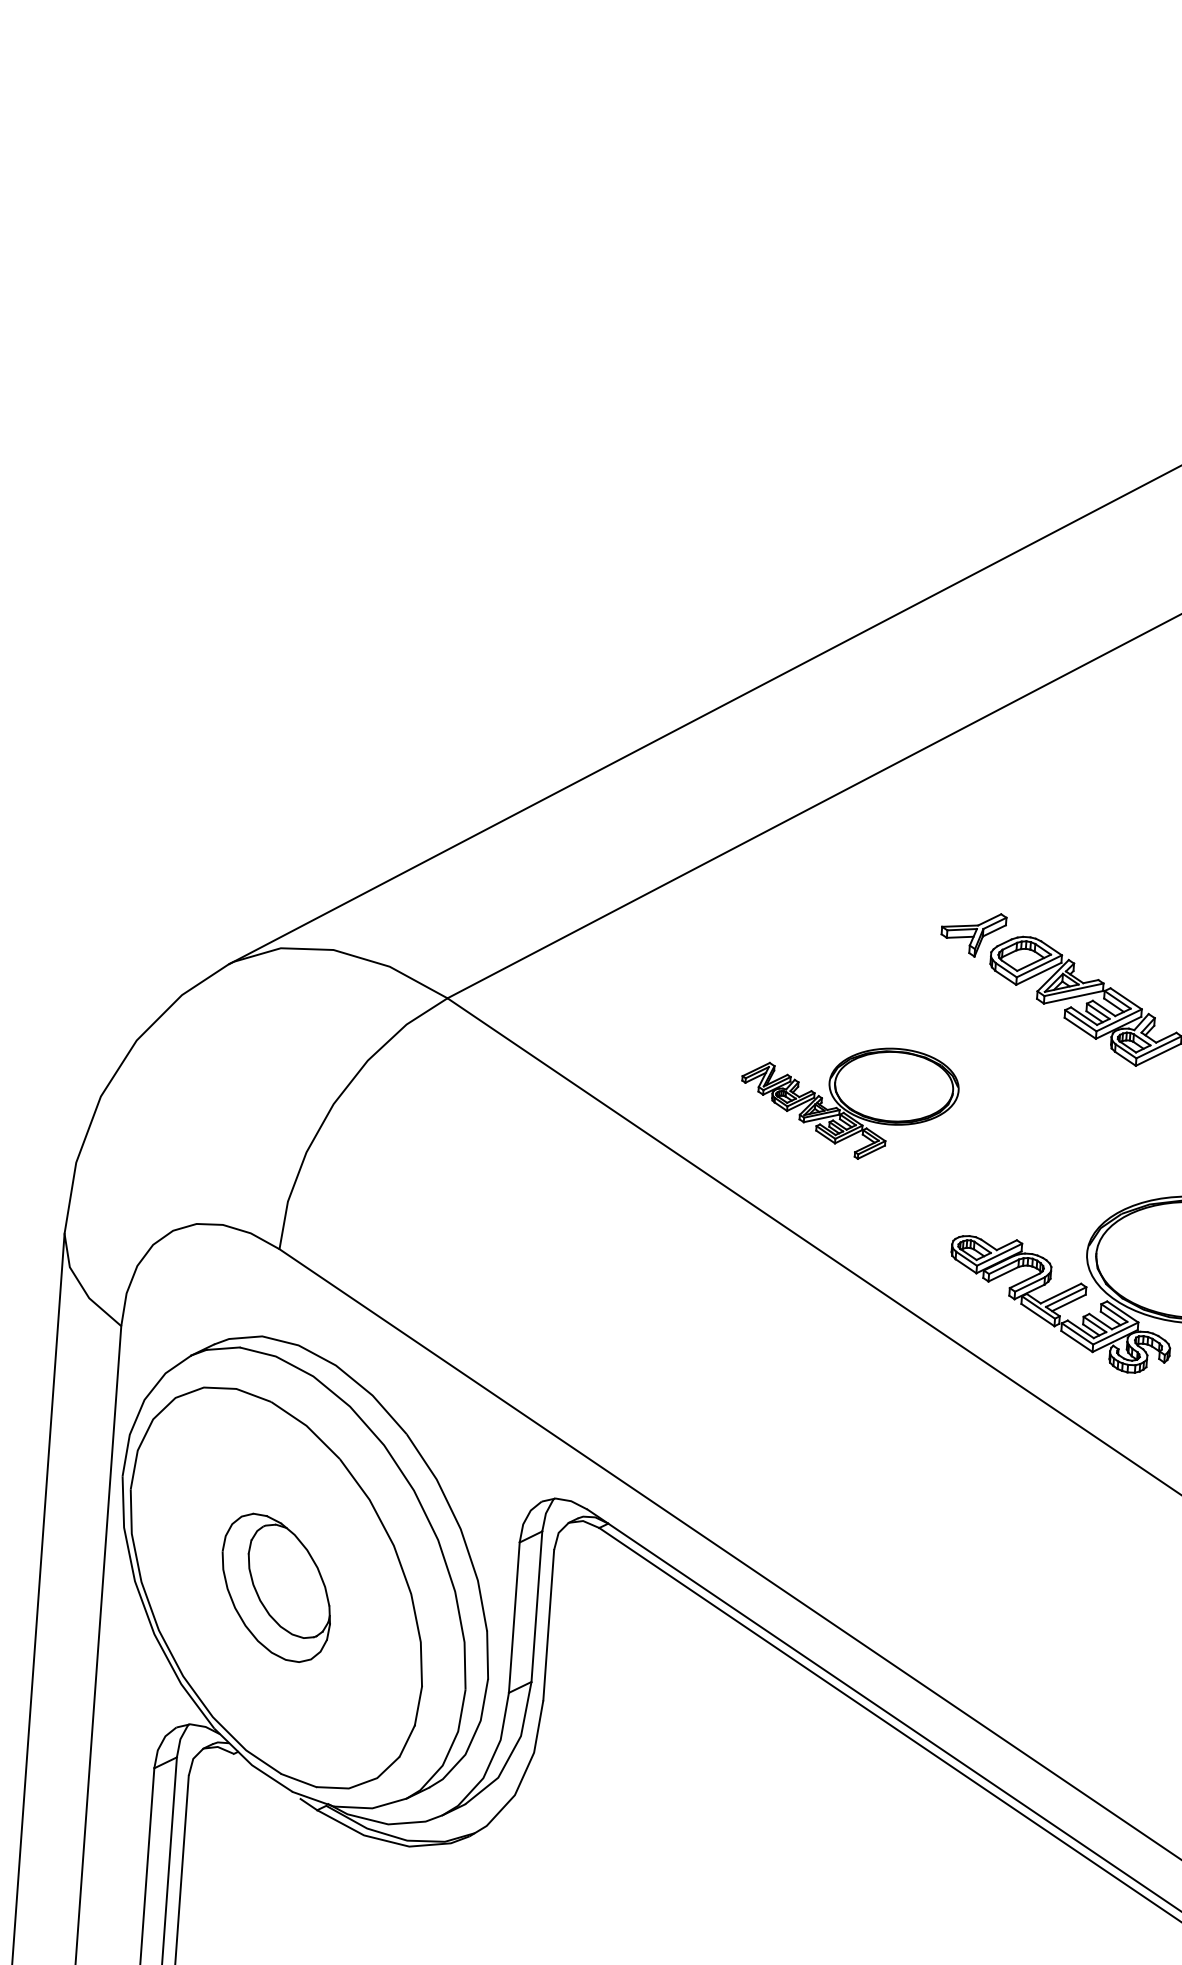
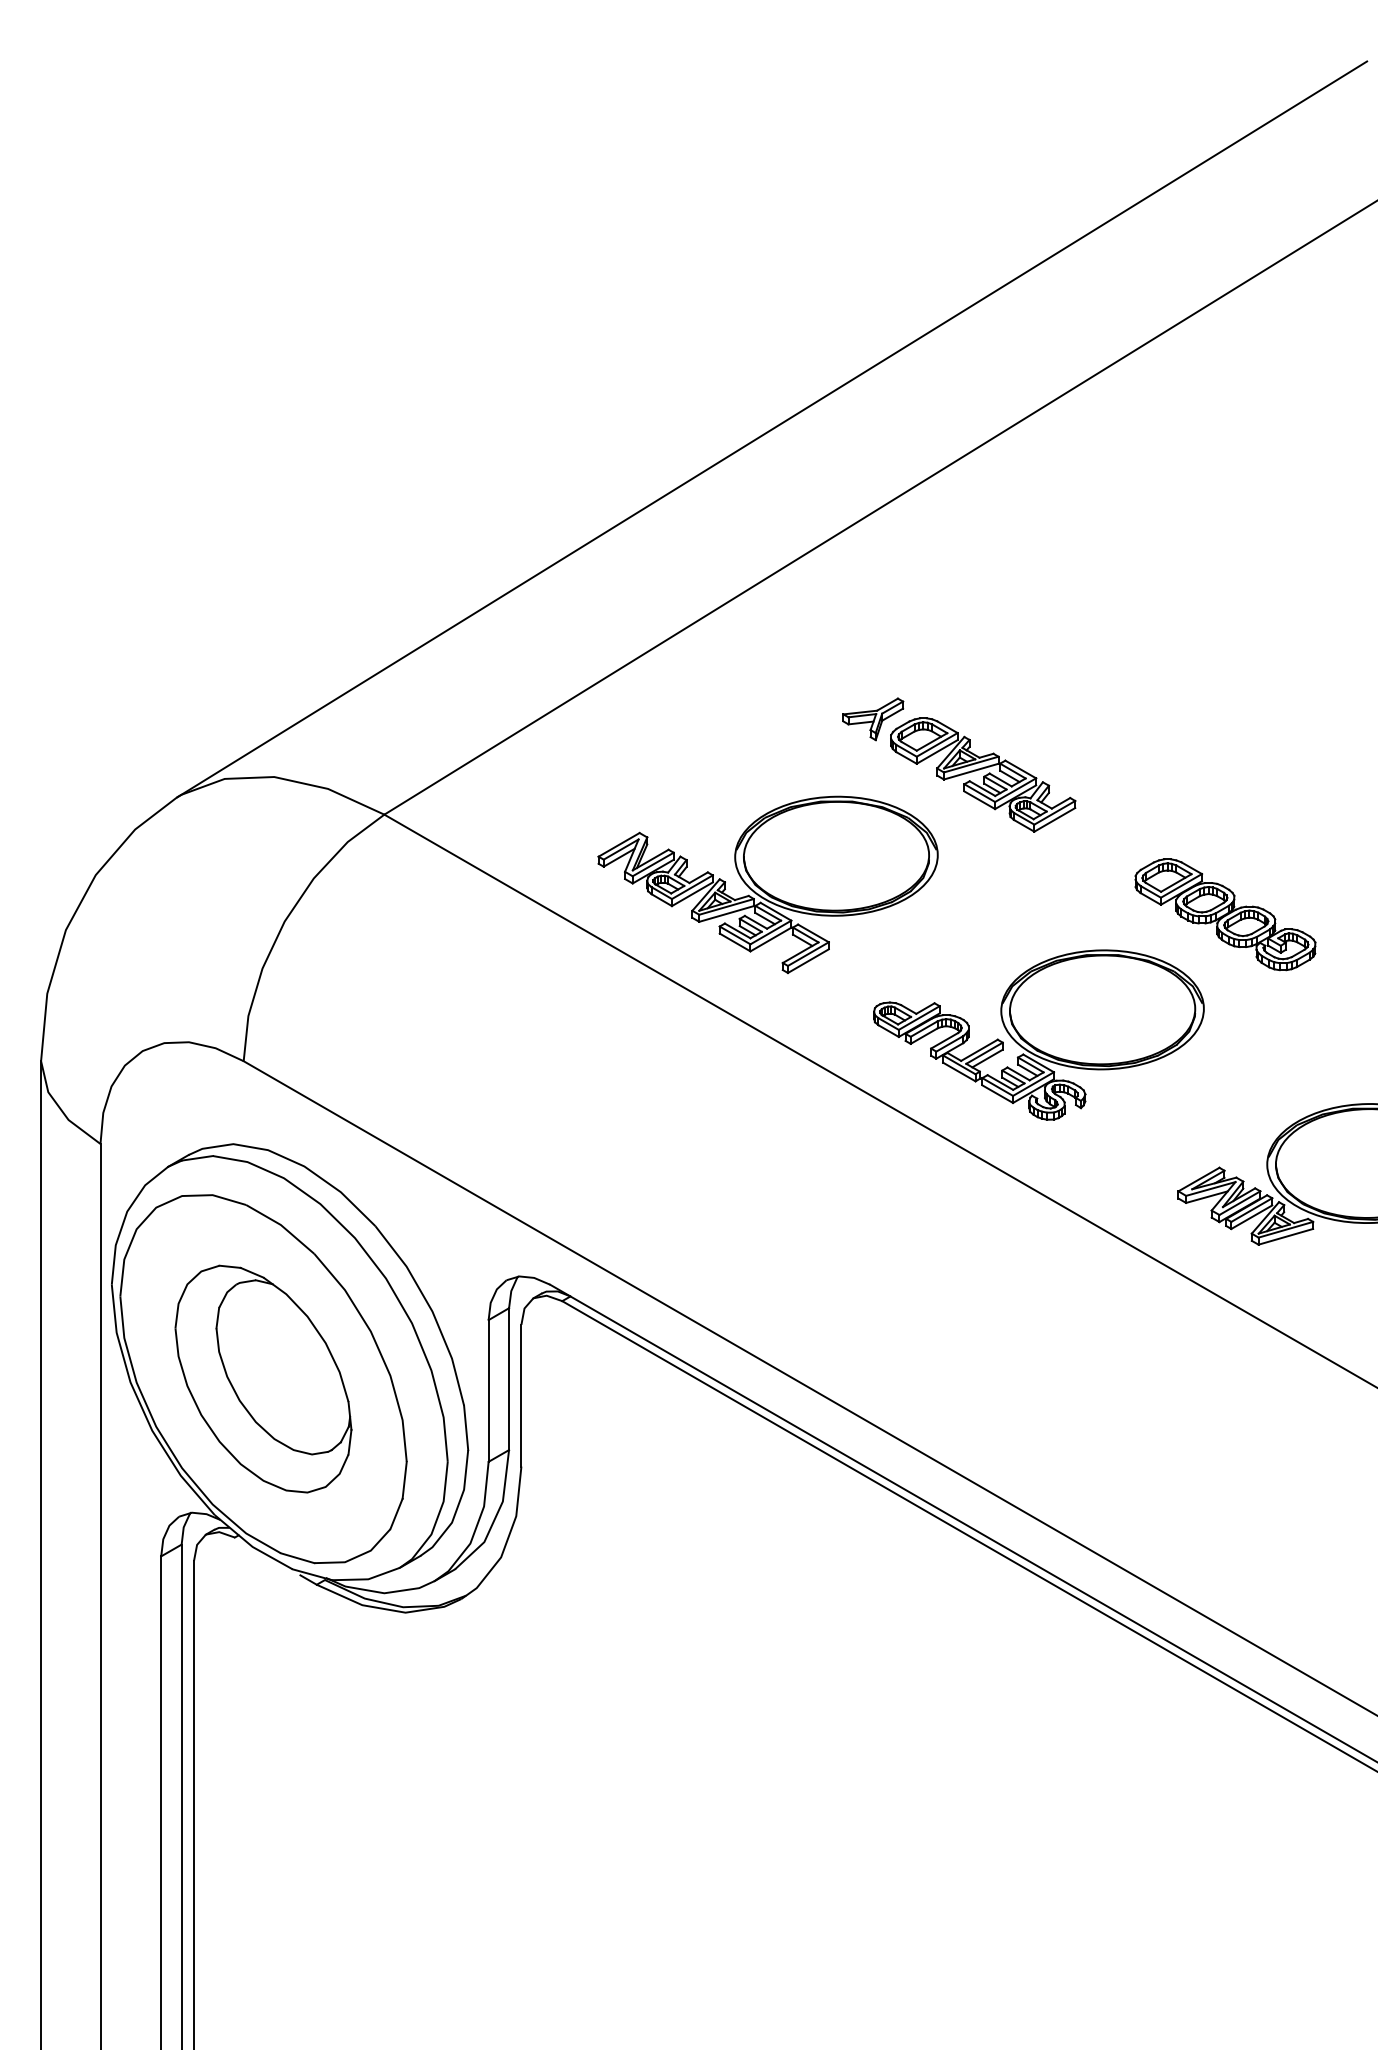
part: (848, 1101) -> (767, 884), size x1.67
part: (276, 1587) -> (263, 1378), size x1.67

